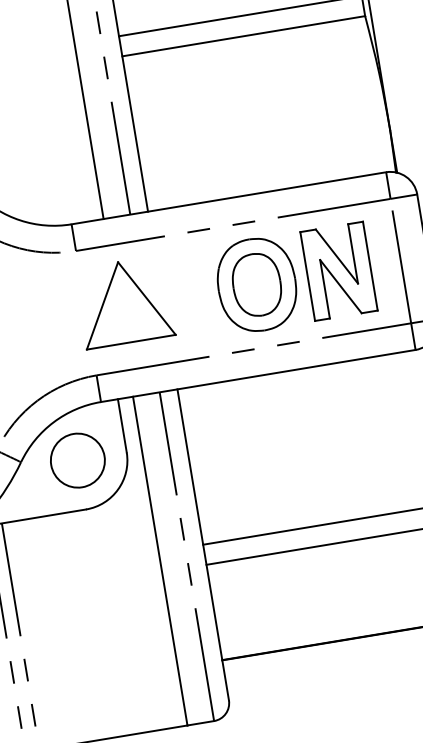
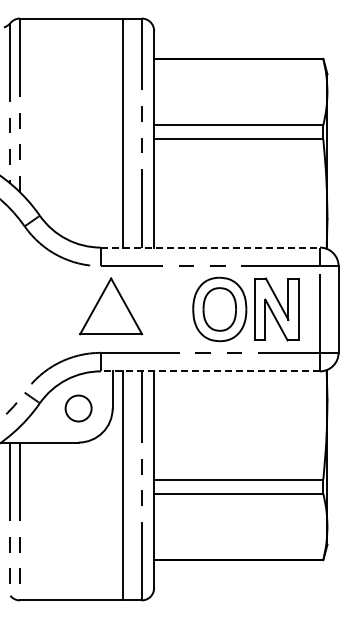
line: (228, 198) -> (210, 247), solid -> dashed
part: (125, 302) -> (111, 306), moved
line: (258, 376) -> (210, 371), solid -> dashed
circle: (77, 460) -> (78, 408), size x0.7

